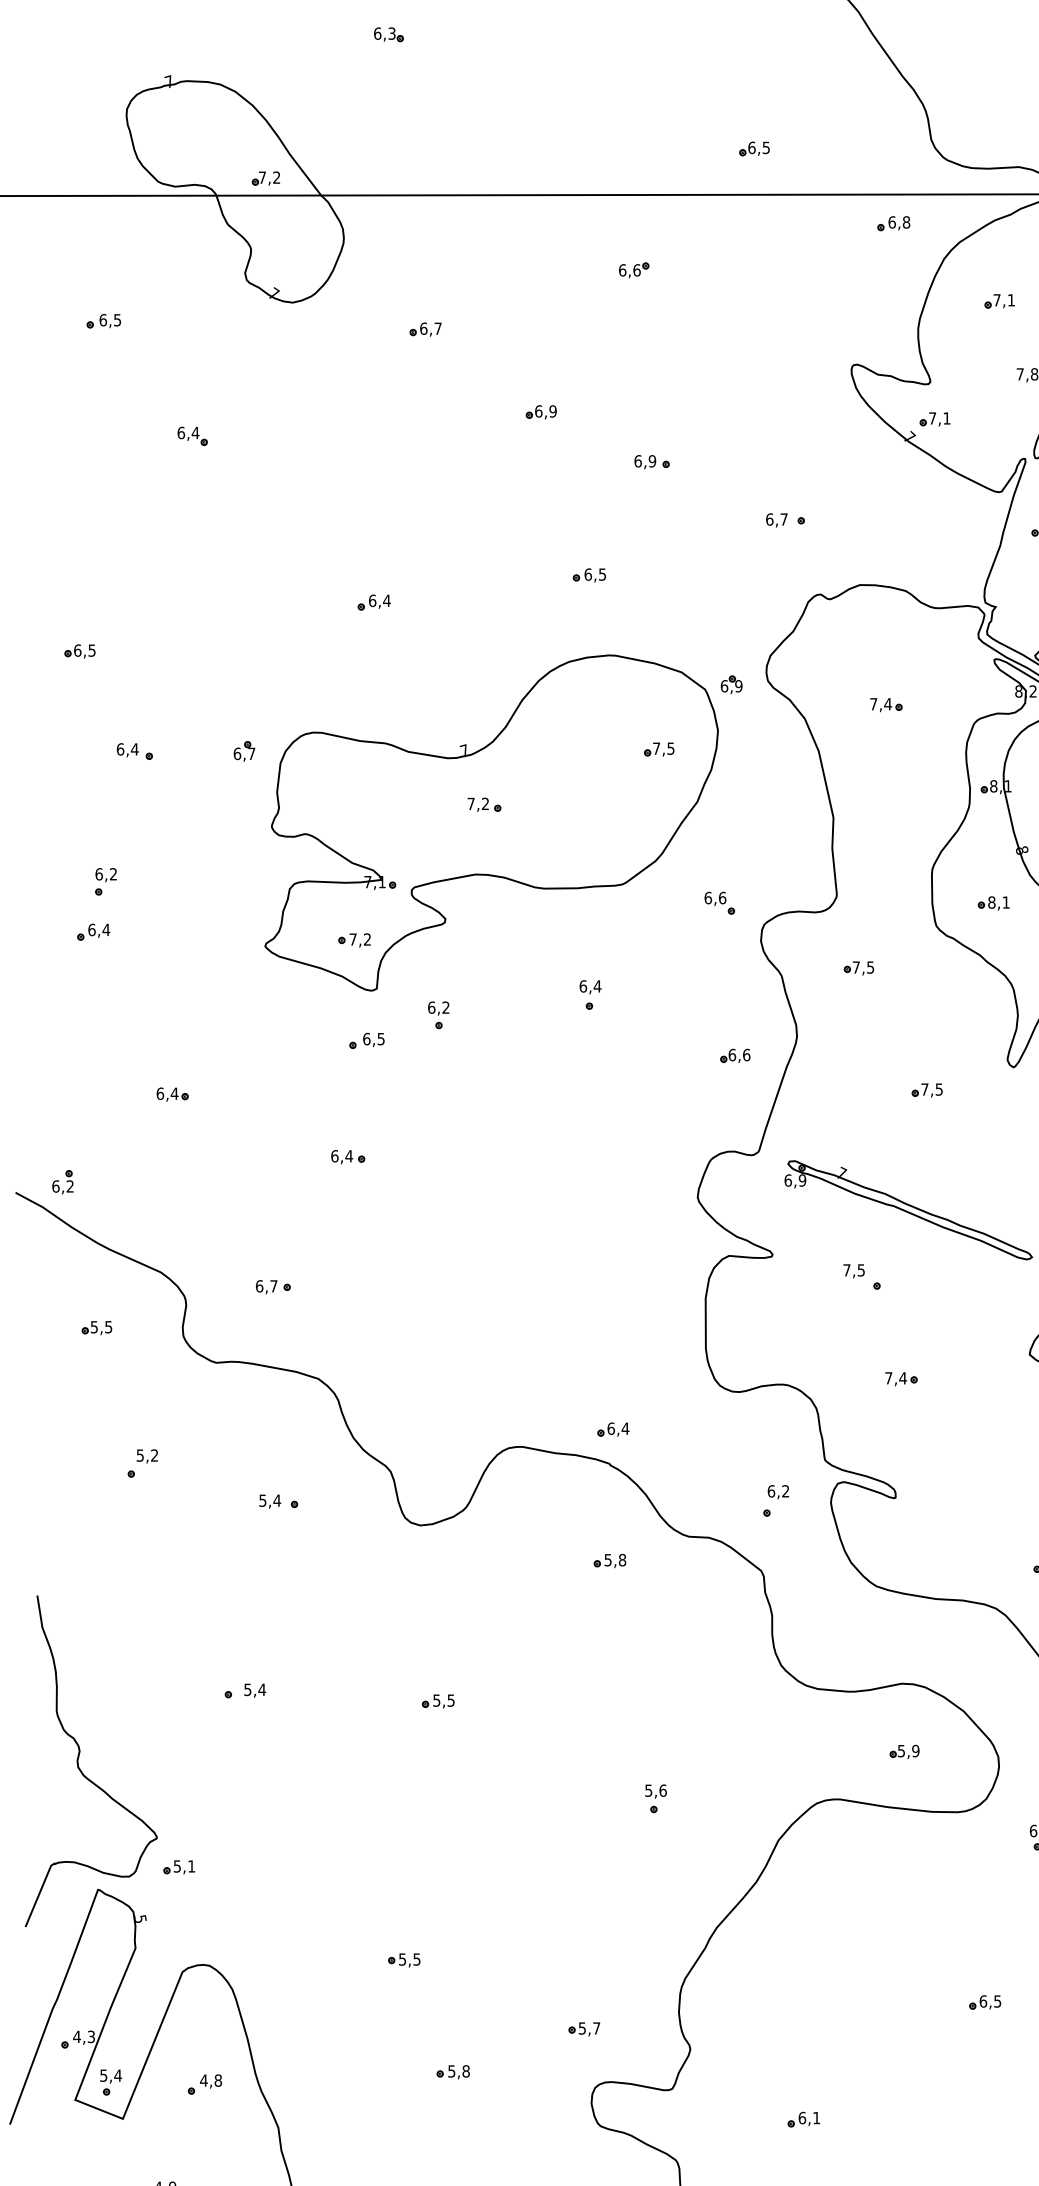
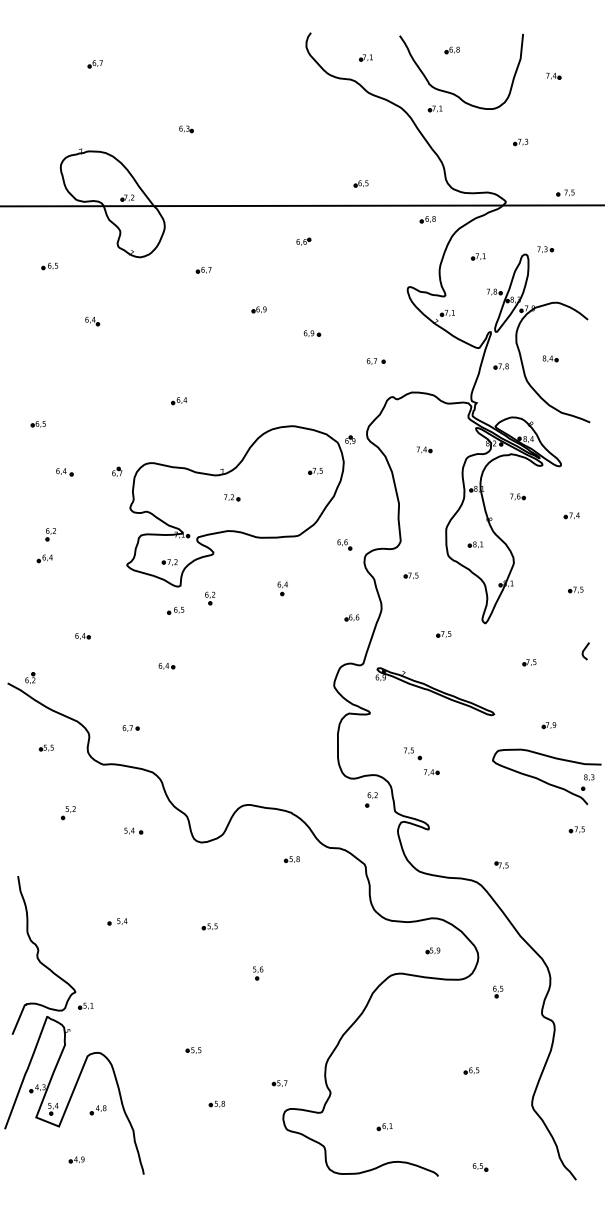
part: (587, 574) -> (281, 387), removed
part: (861, 1276) -> (412, 753), moved
part: (612, 1429) -> (293, 796), removed
part: (775, 1500) -> (371, 799), moved
part: (656, 1799) -> (258, 973), moved

